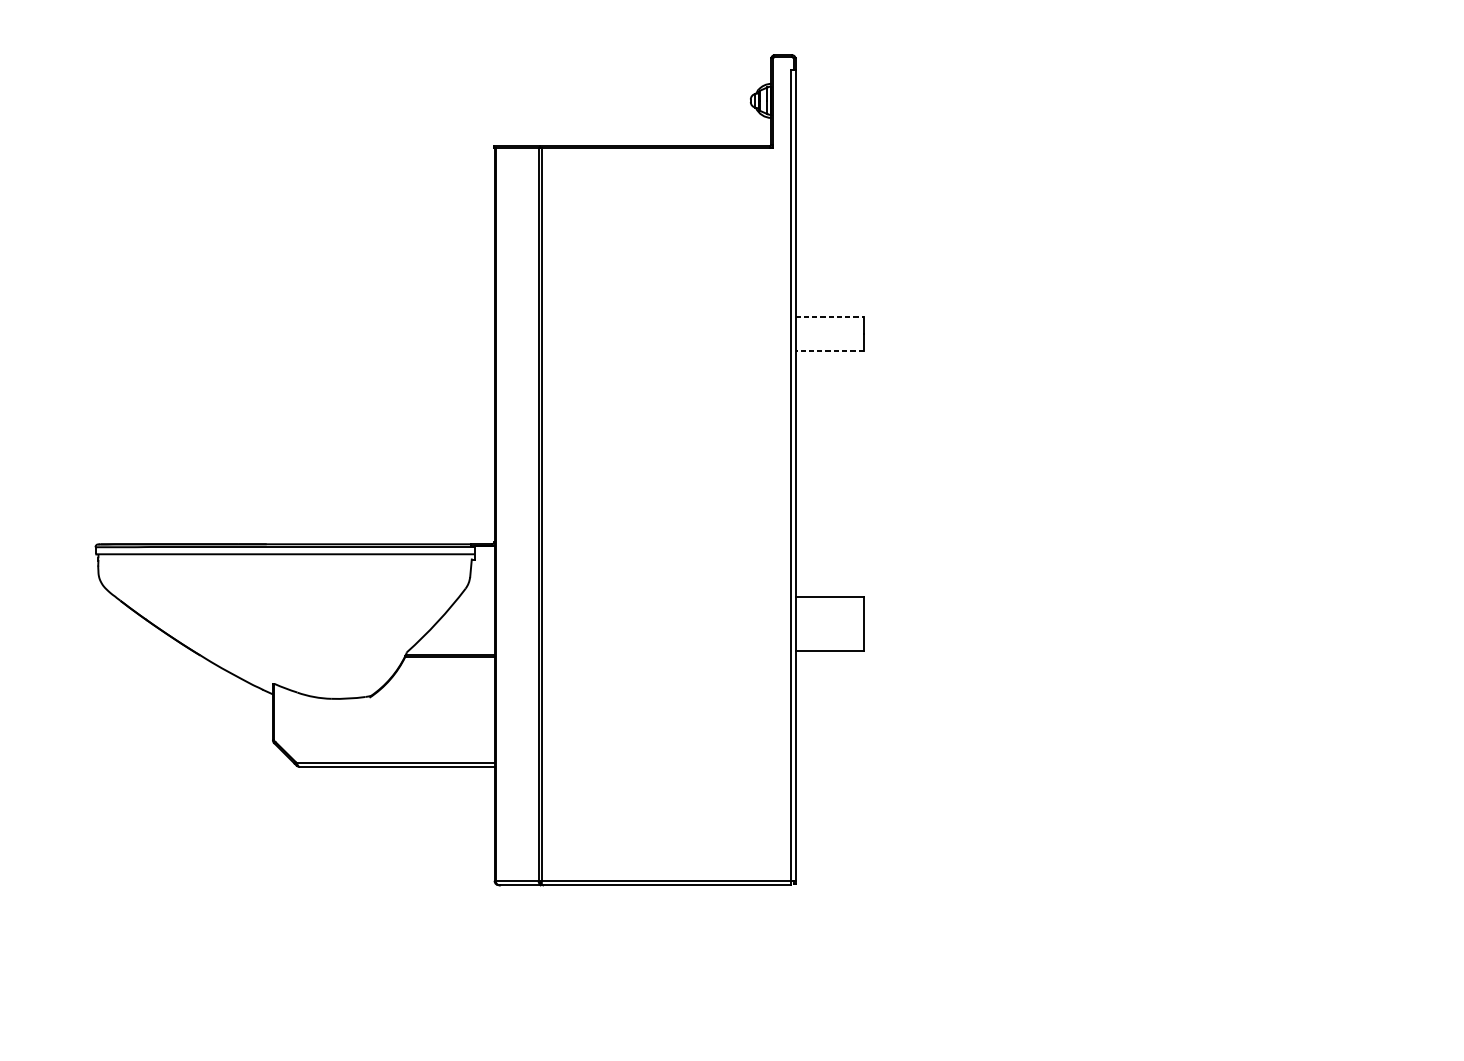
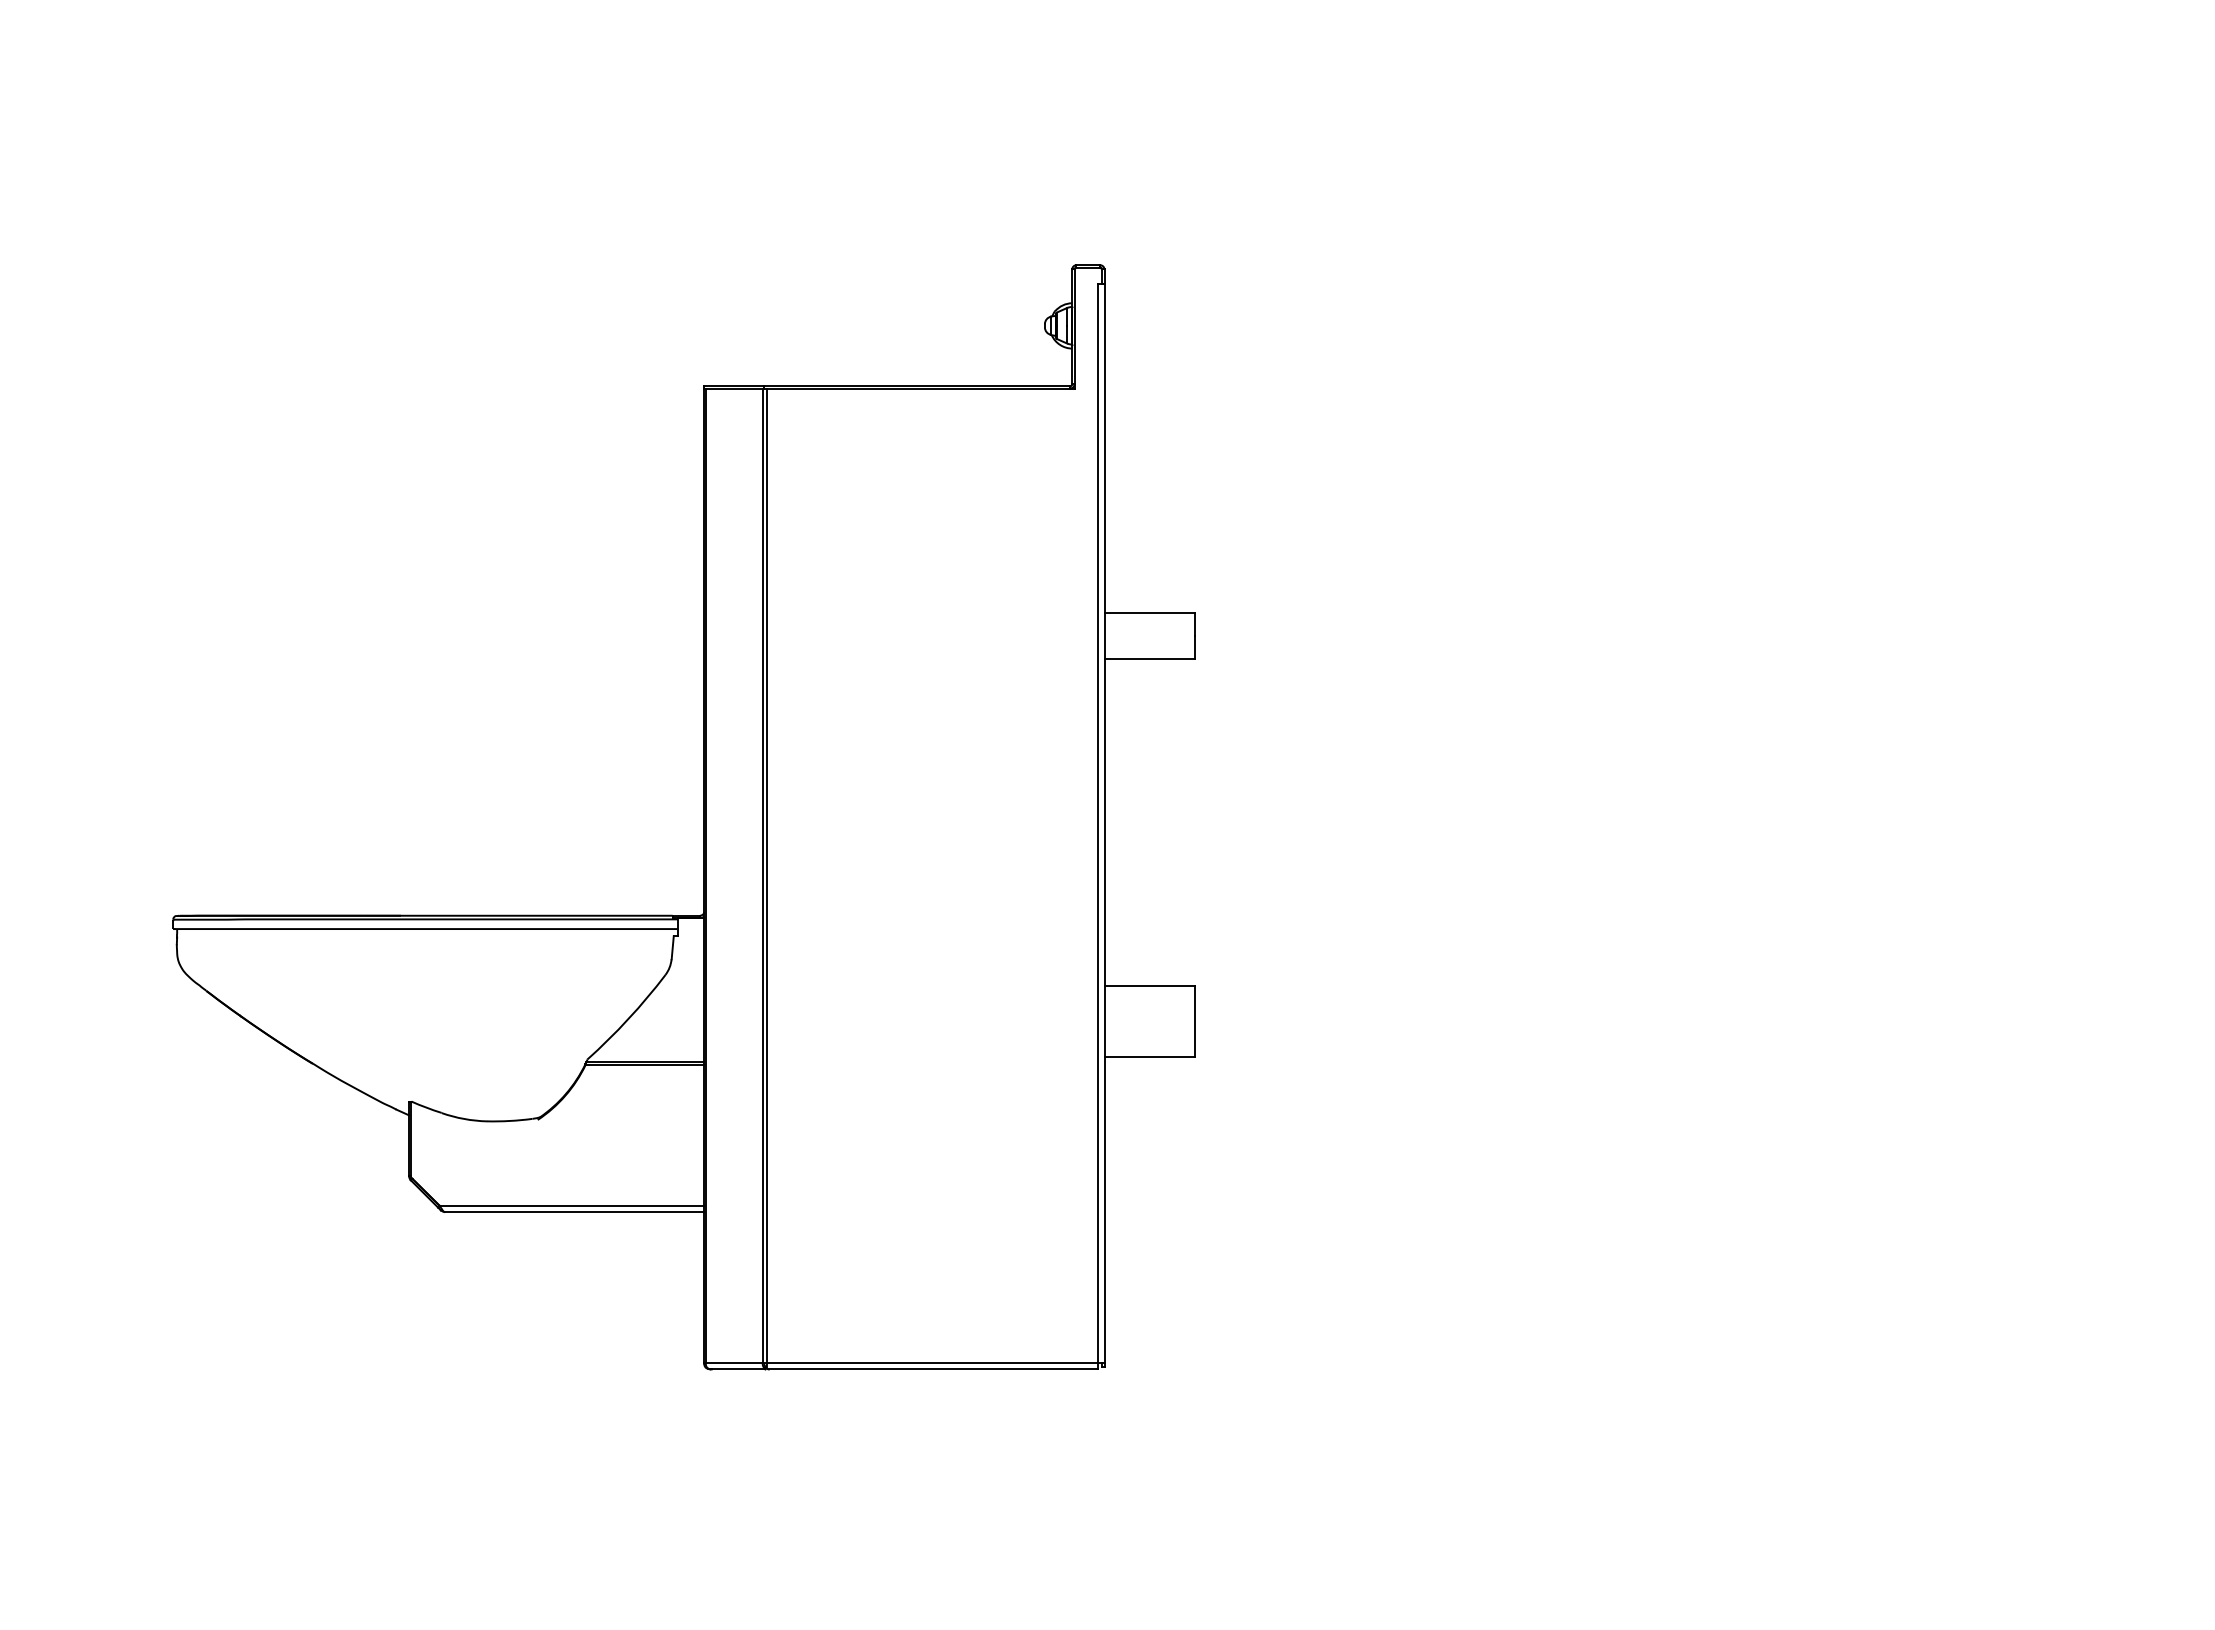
line: (830, 317) -> (1150, 613), dashed -> solid
line: (829, 350) -> (1149, 658), dashed -> solid

